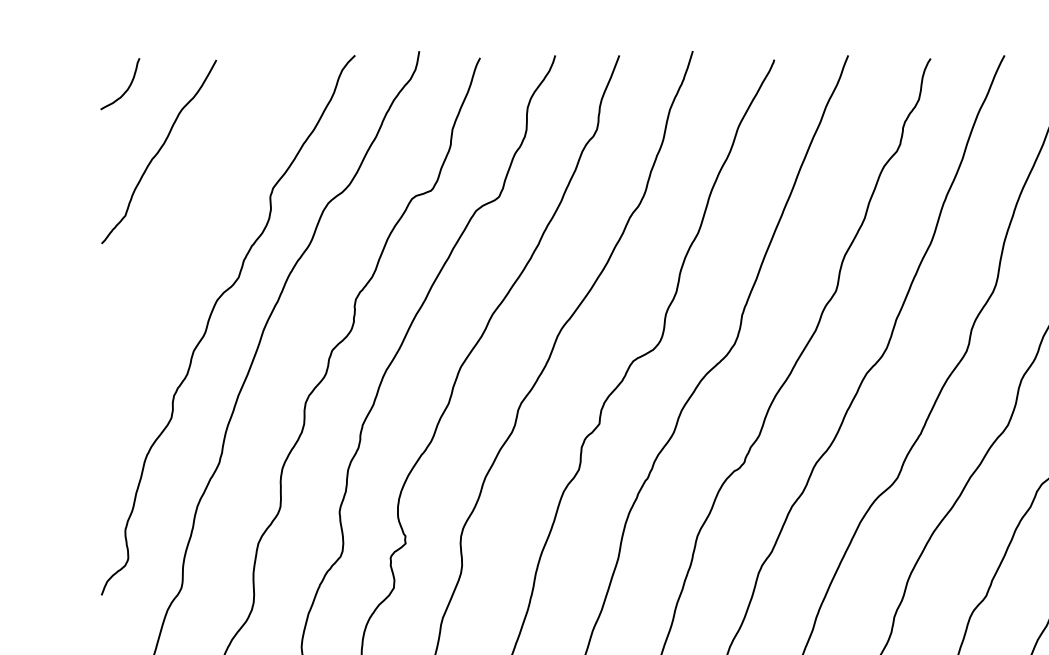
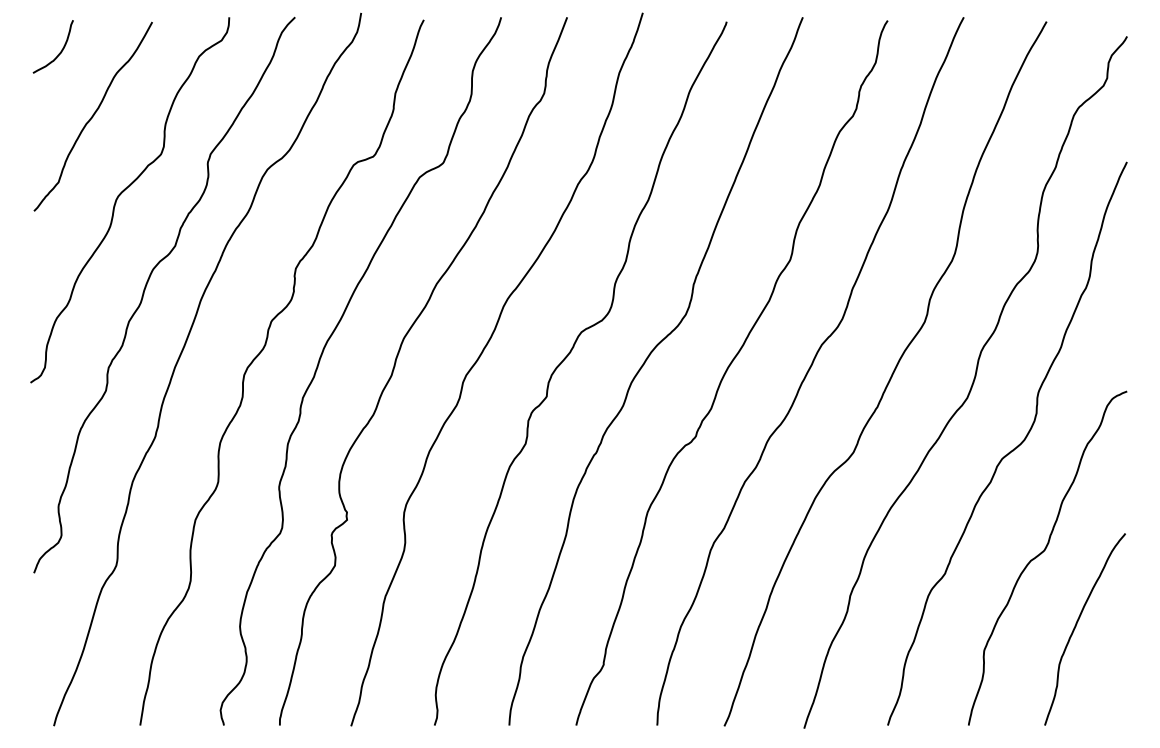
curve: (188, 225) -> (123, 192), added

